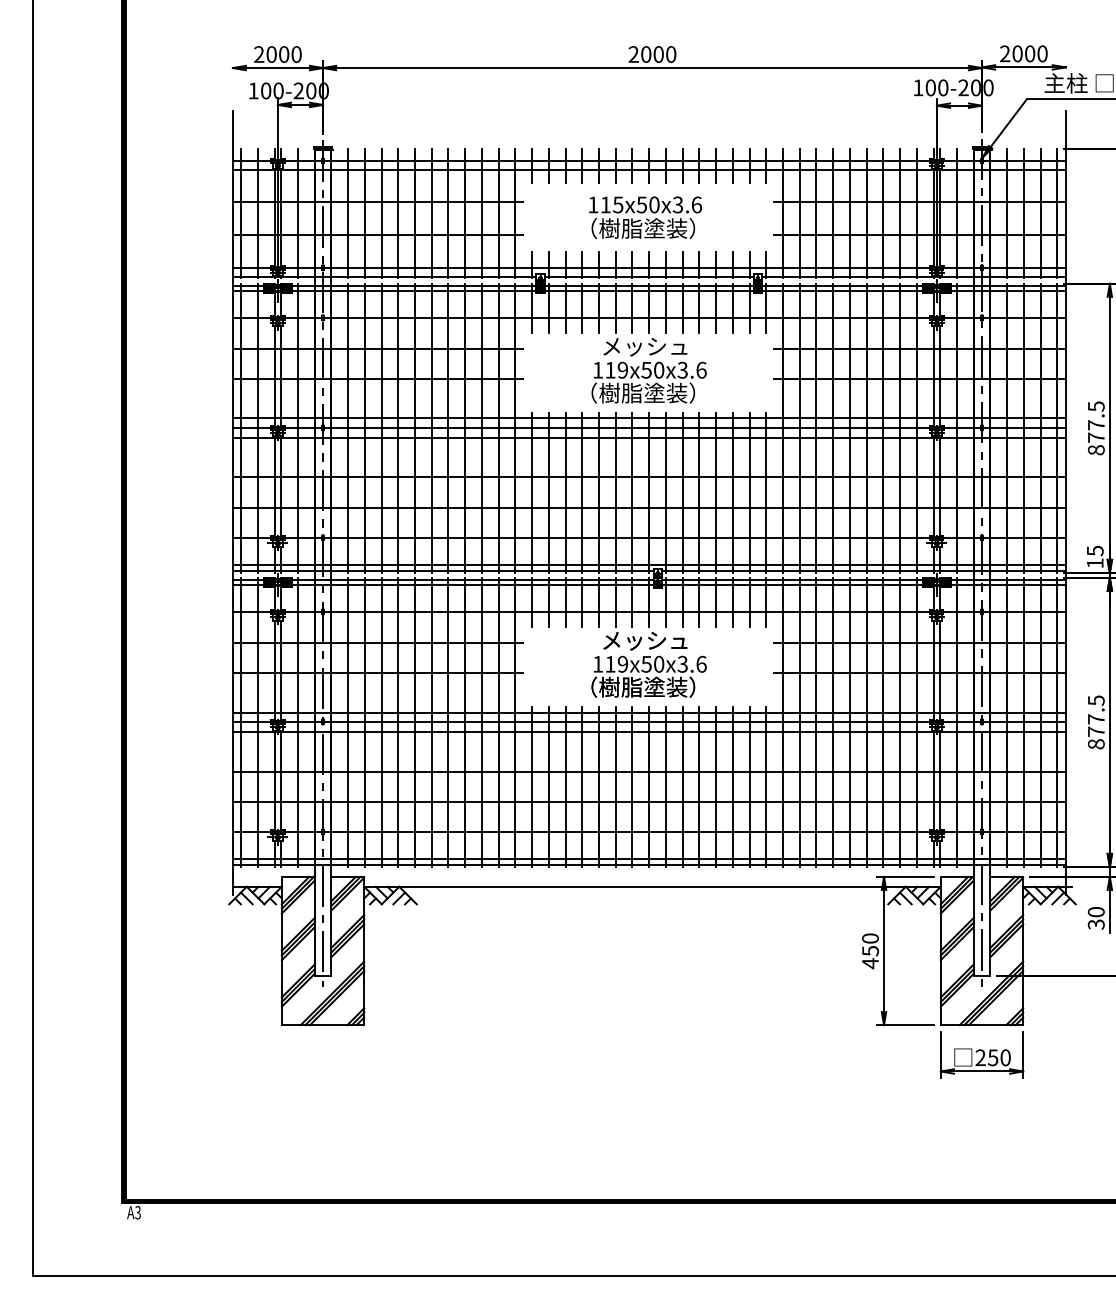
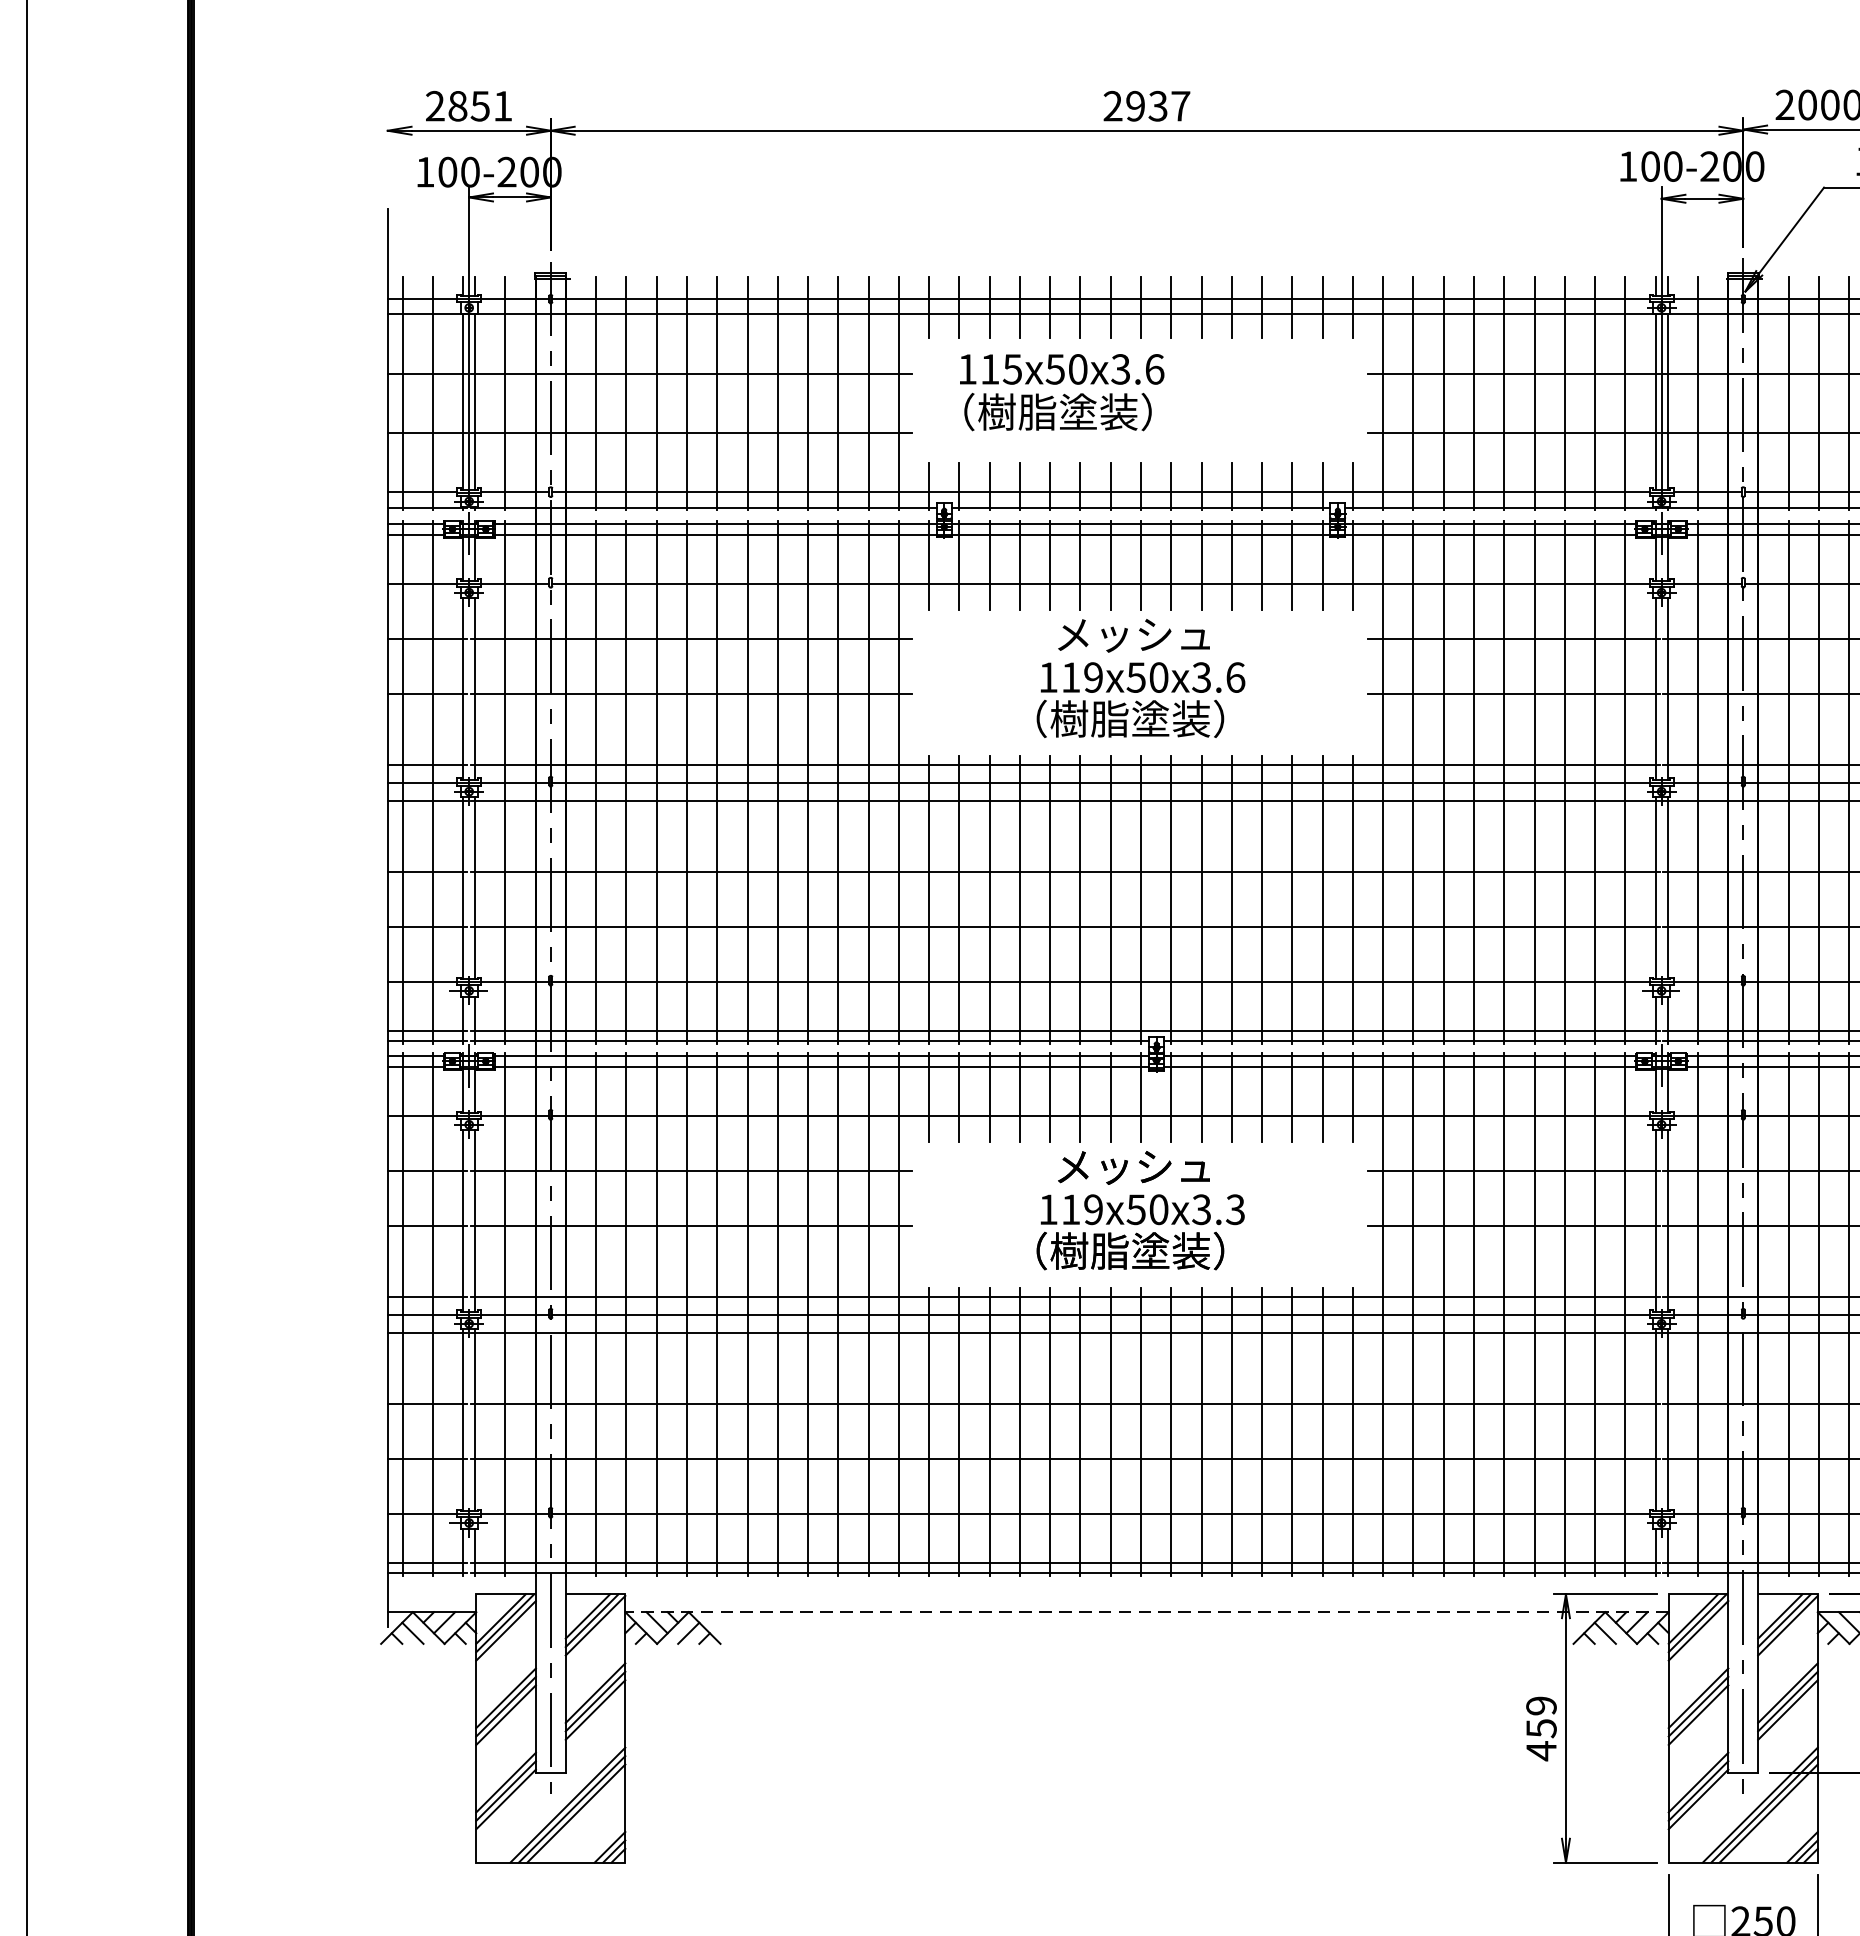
text: (283, 54) -> (479, 106), 2000 -> 2851
text: (658, 54) -> (1157, 106), 2000 -> 2937
text: (645, 217) -> (1061, 392), moved
text: (701, 663) -> (1235, 1208), 119x50x3.6 -> 119x50x3.3
line: (652, 886) -> (1146, 1611), solid -> dashed
text: (870, 938) -> (1541, 1705), 450 -> 459

